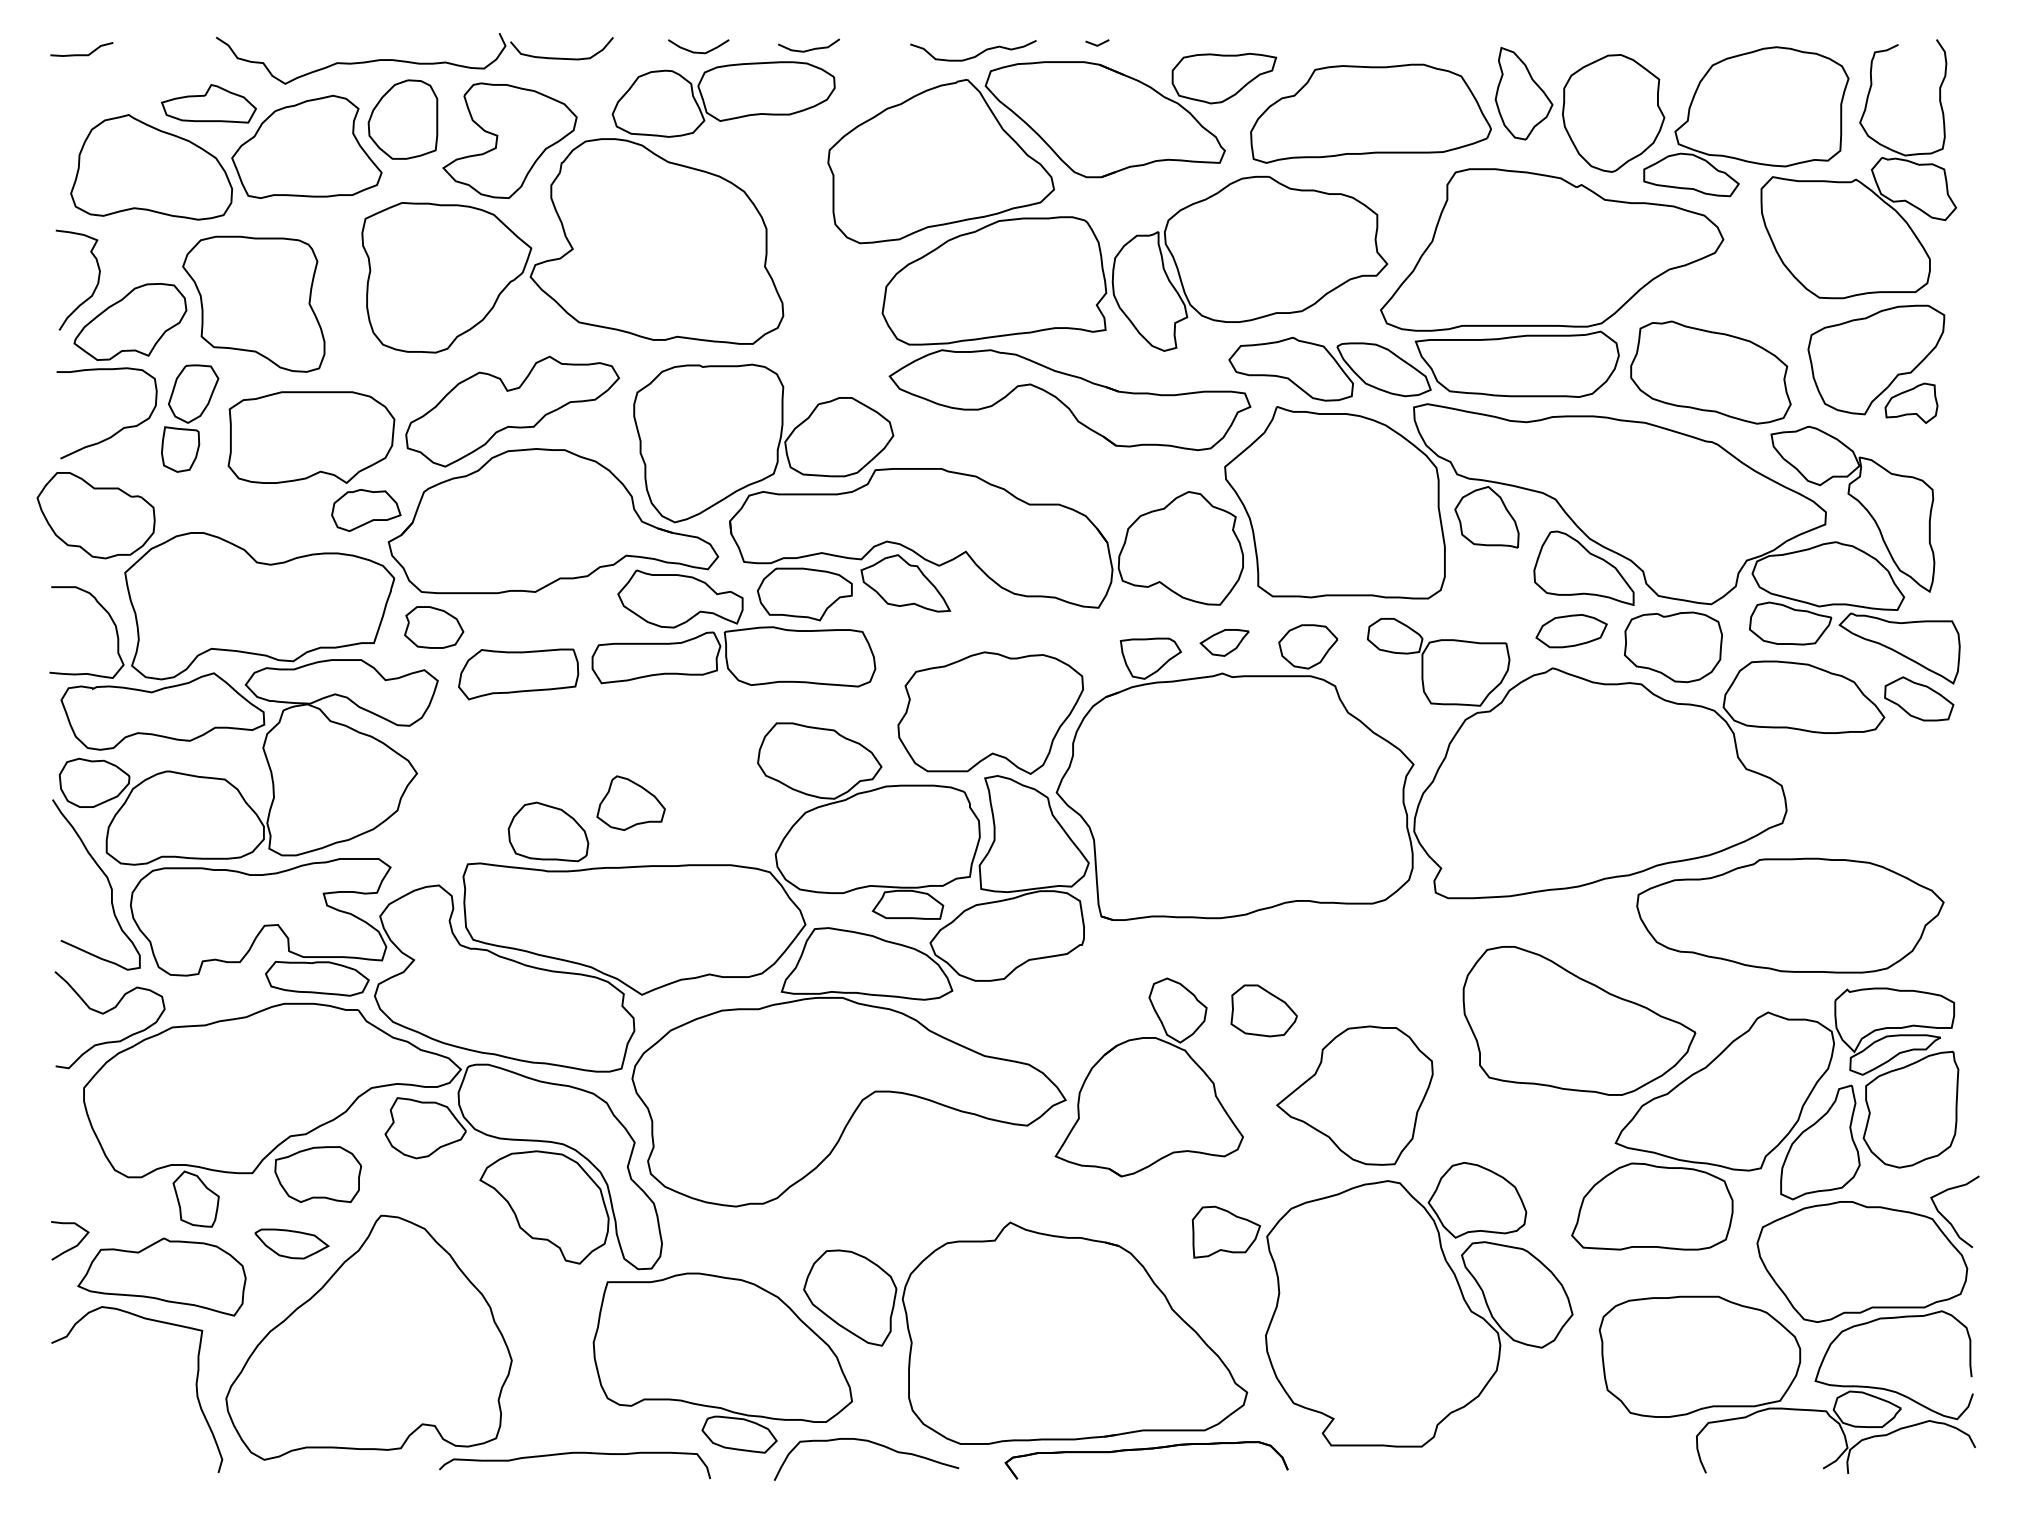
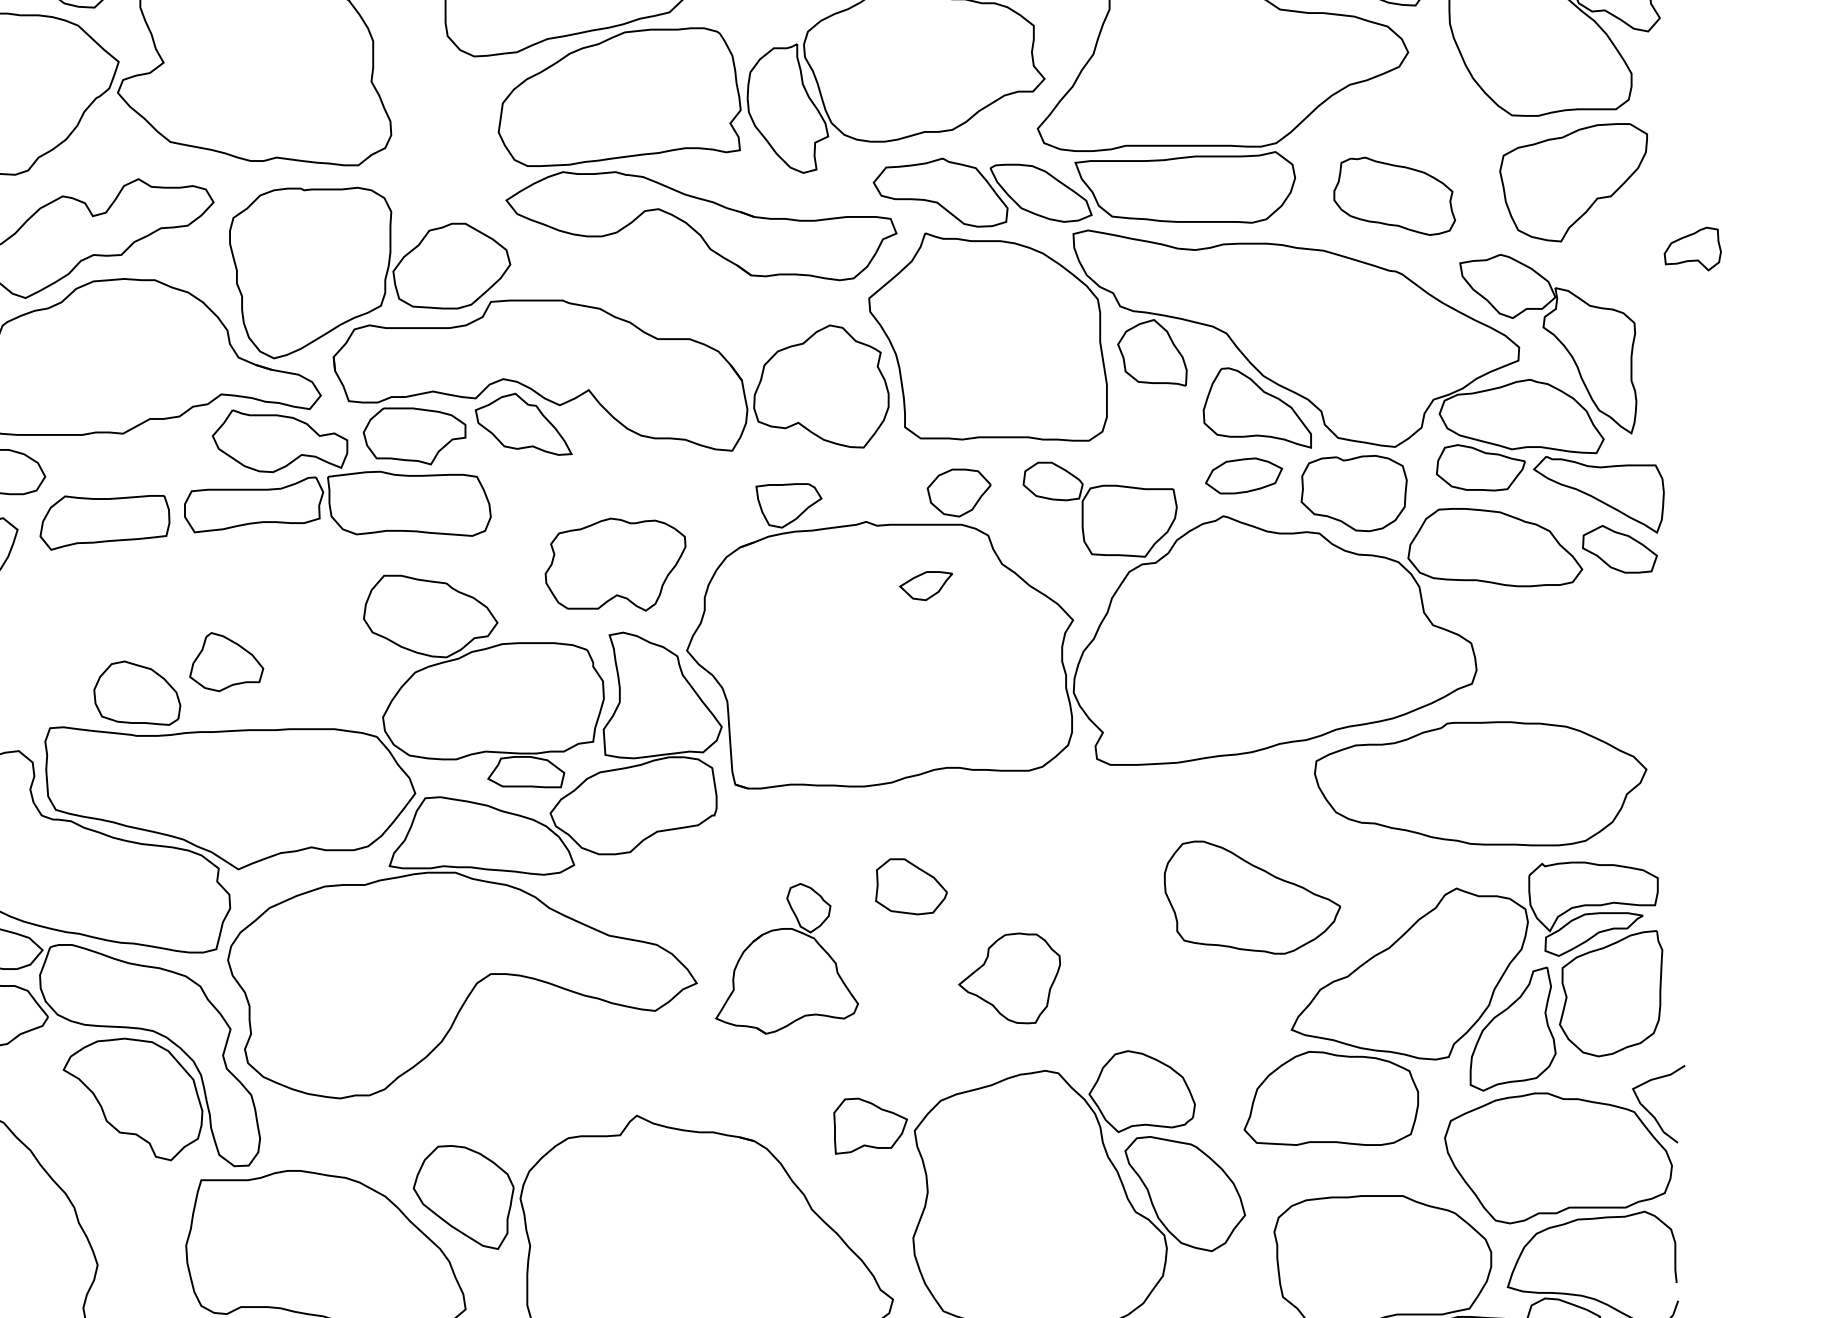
part: (1710, 372) -> (1394, 196), size x0.7
part: (1911, 402) -> (1692, 248), moved
part: (1224, 642) -> (925, 585), moved
part: (990, 712) -> (615, 564), size x0.7
part: (1579, 1020) -> (1252, 897), size x0.7
part: (1148, 1077) -> (786, 958), size x0.7
part: (1354, 1095) -> (1009, 978), size x0.6

